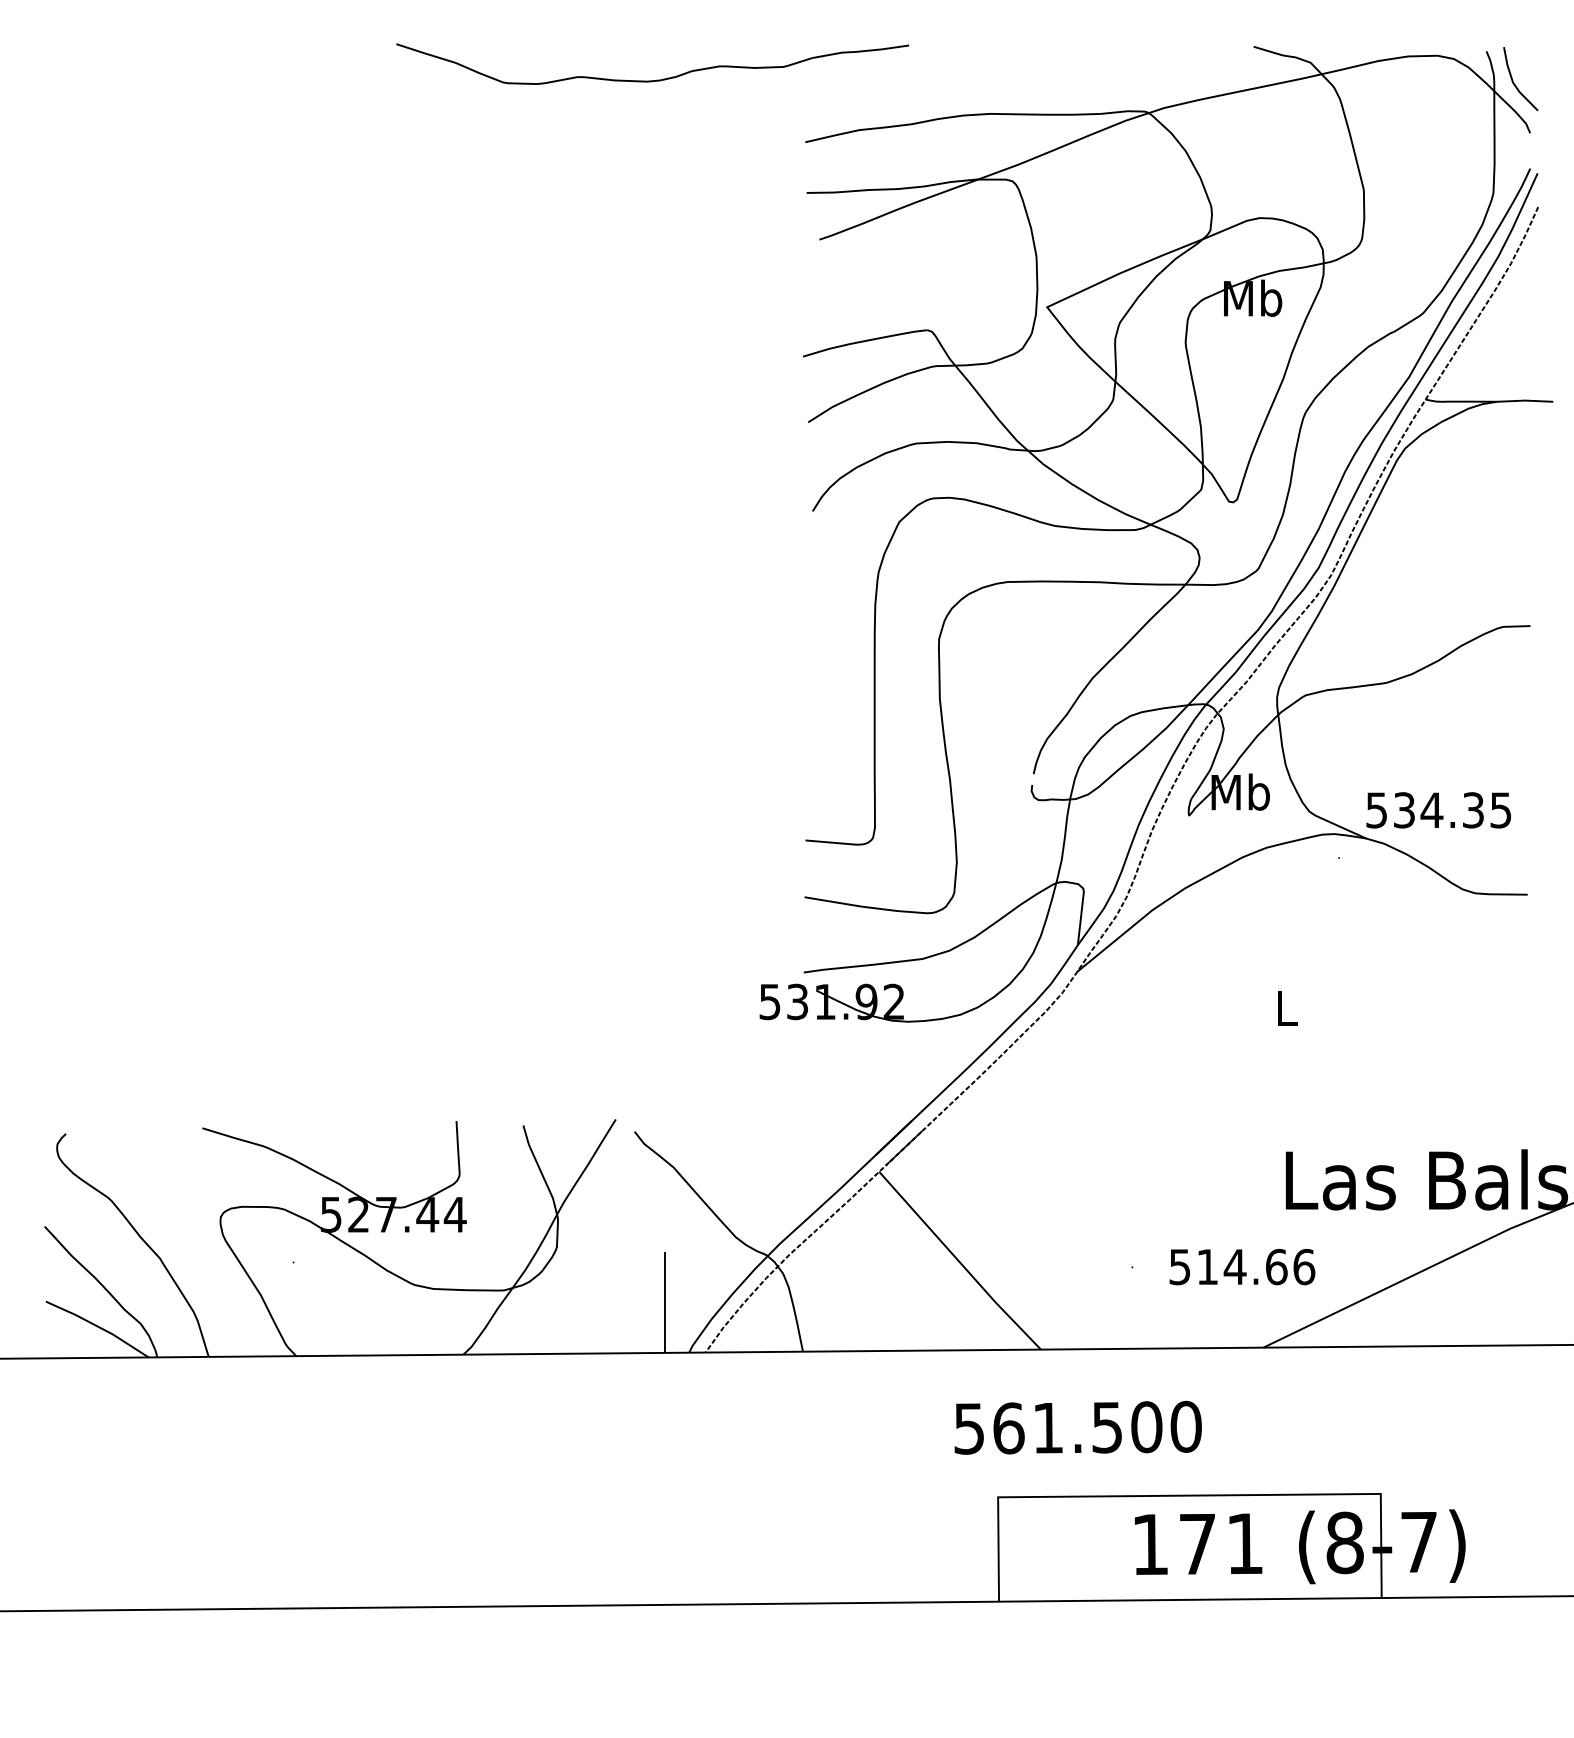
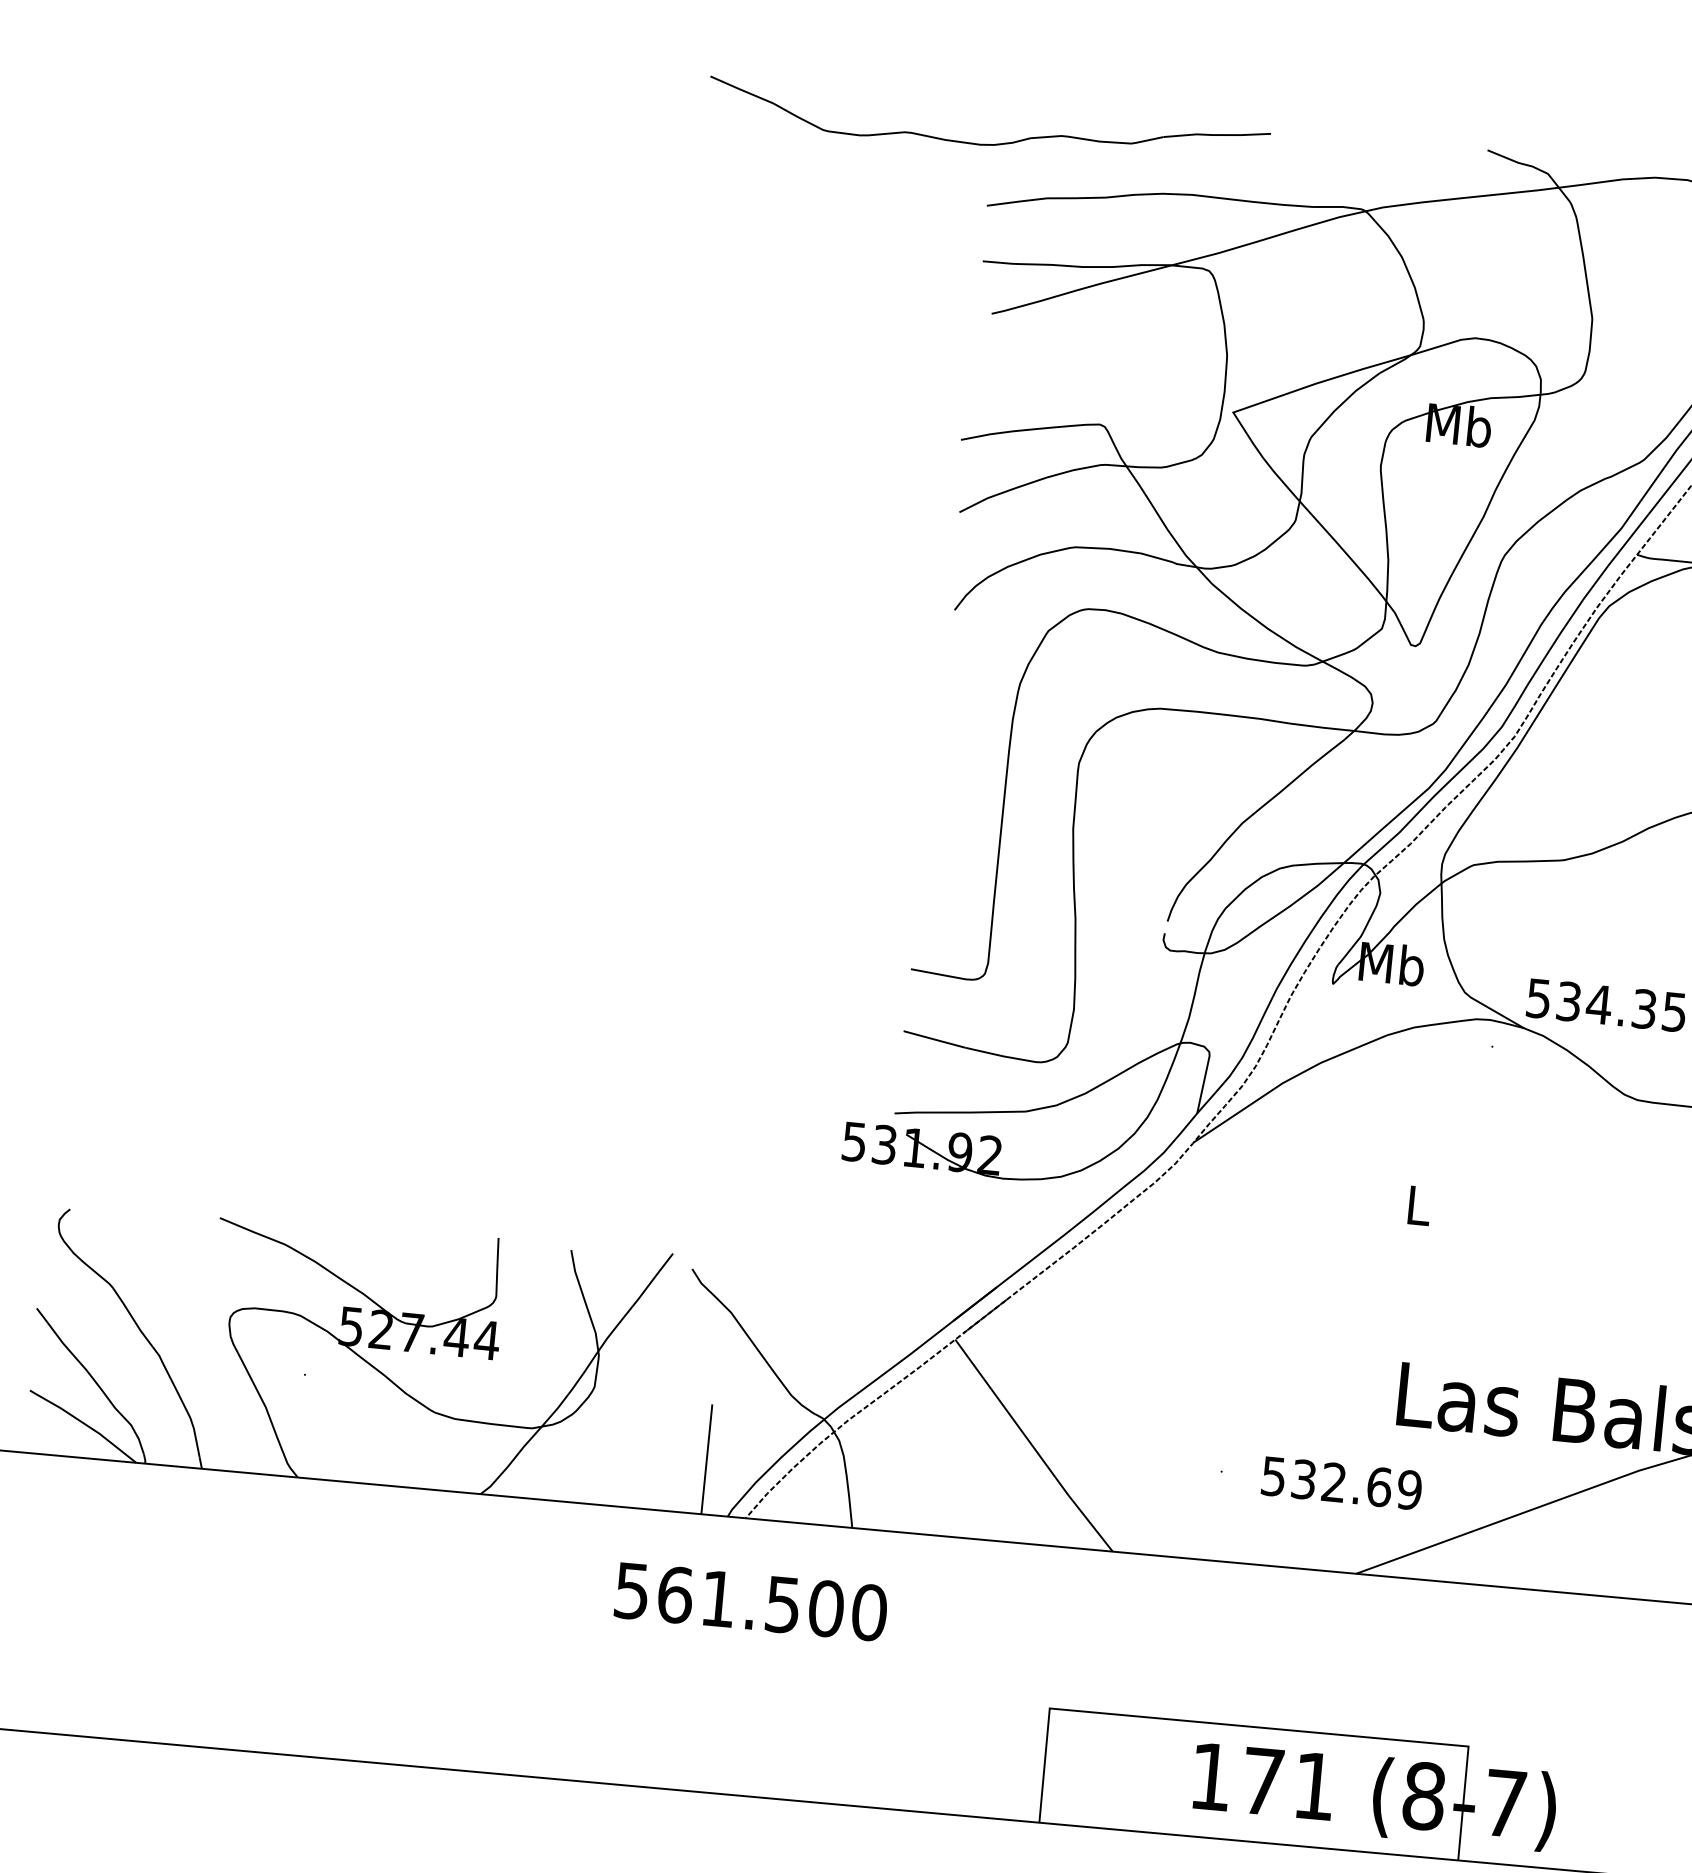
part: (656, 79) -> (991, 143), moved
text: (1256, 1266) -> (1357, 1484), 514.66 -> 532.69
text: (1077, 1427) -> (750, 1601), moved

